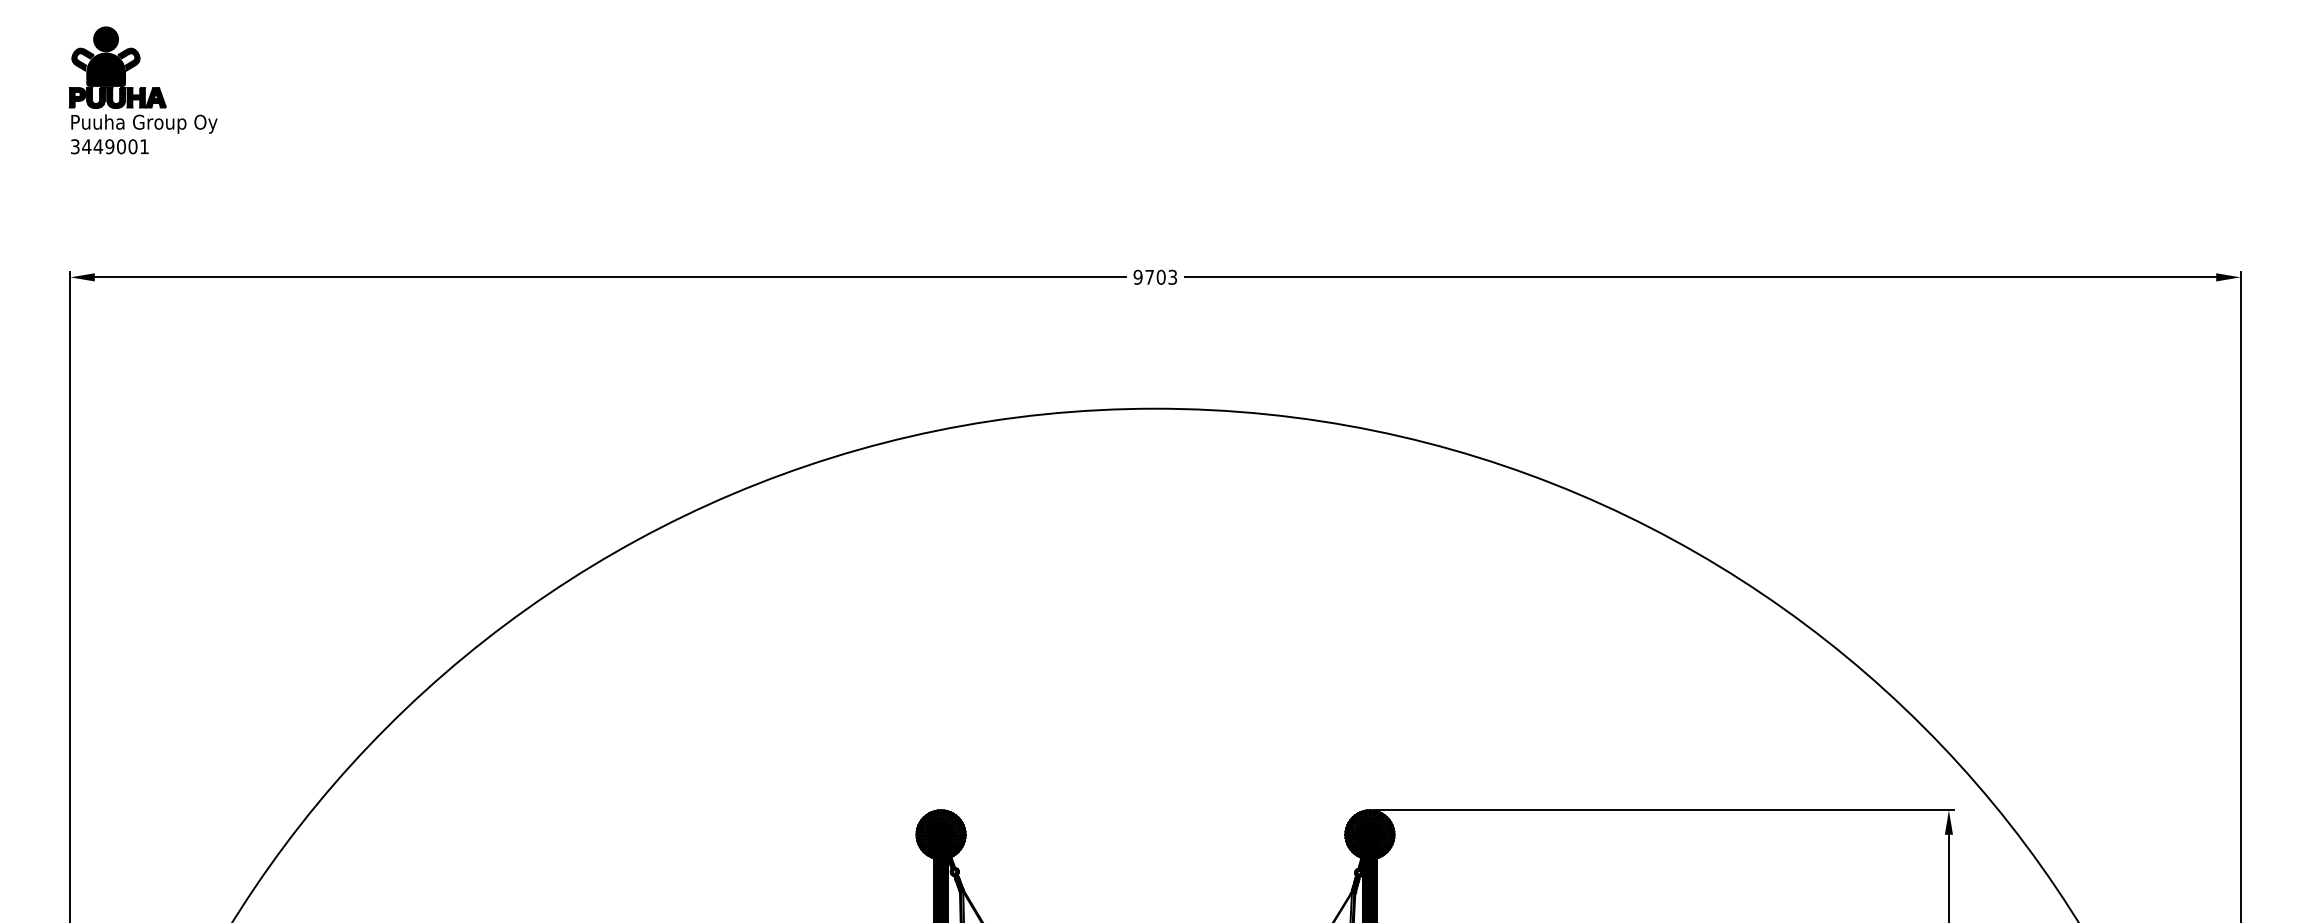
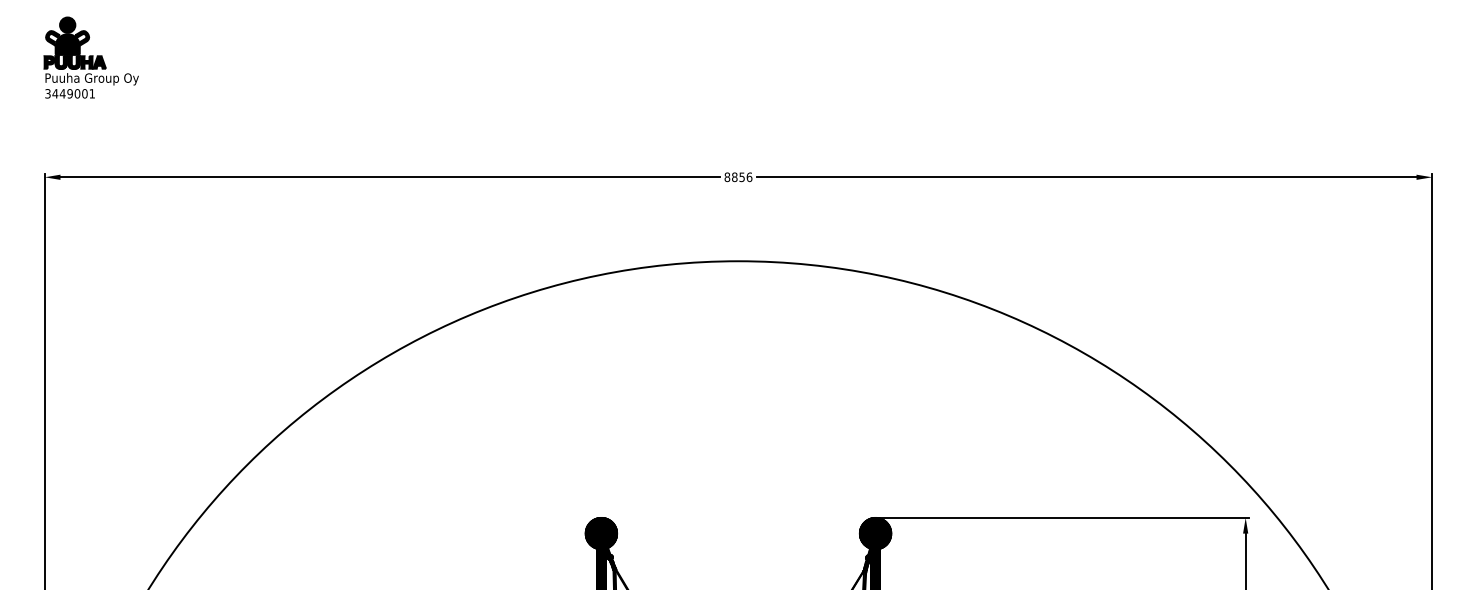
text: (1155, 277) -> (738, 177), 9703 -> 8856

